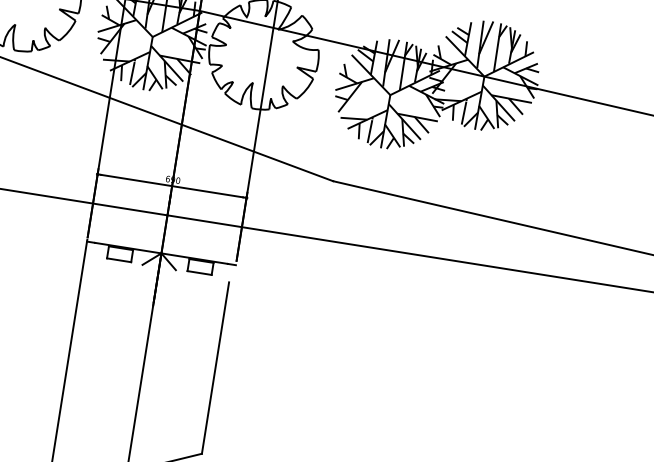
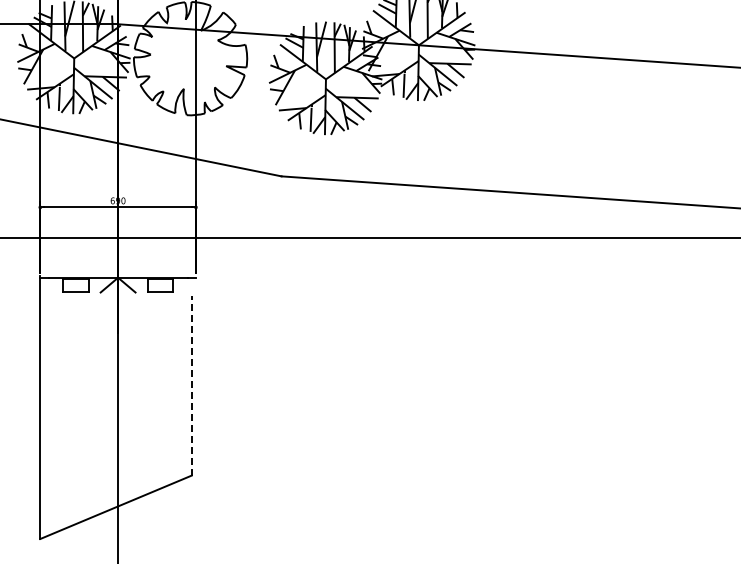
line: (215, 367) -> (191, 385), solid -> dashed

